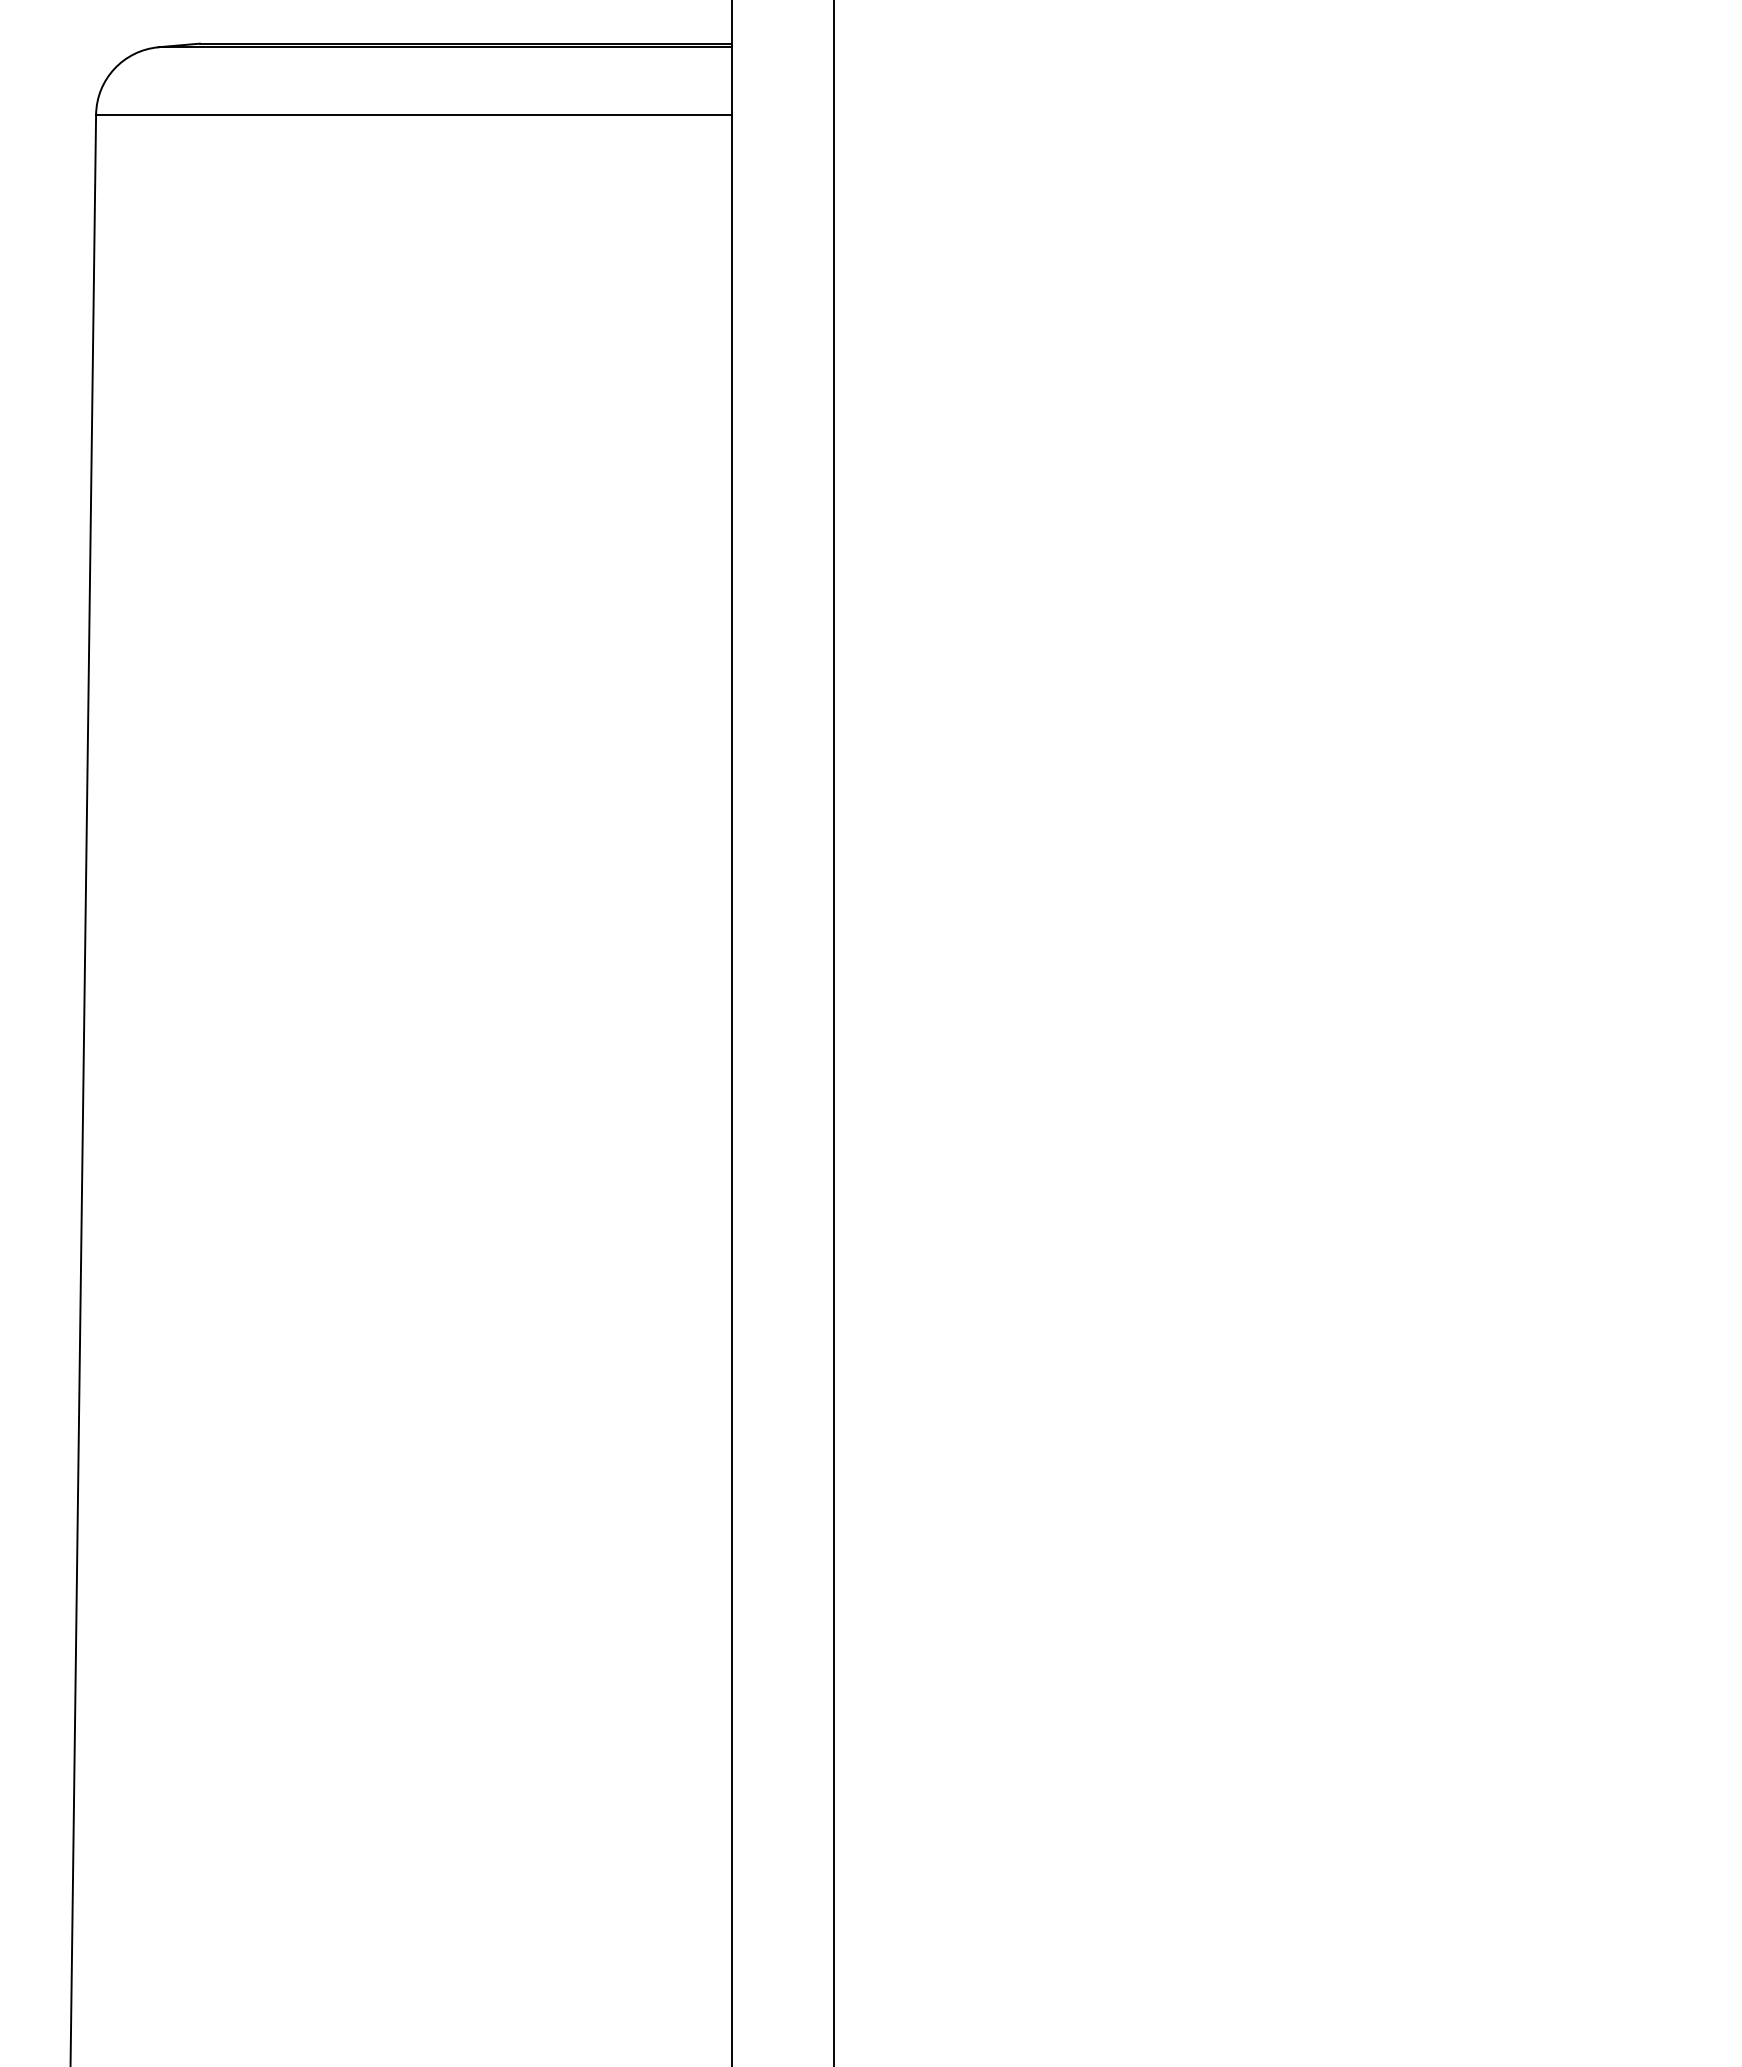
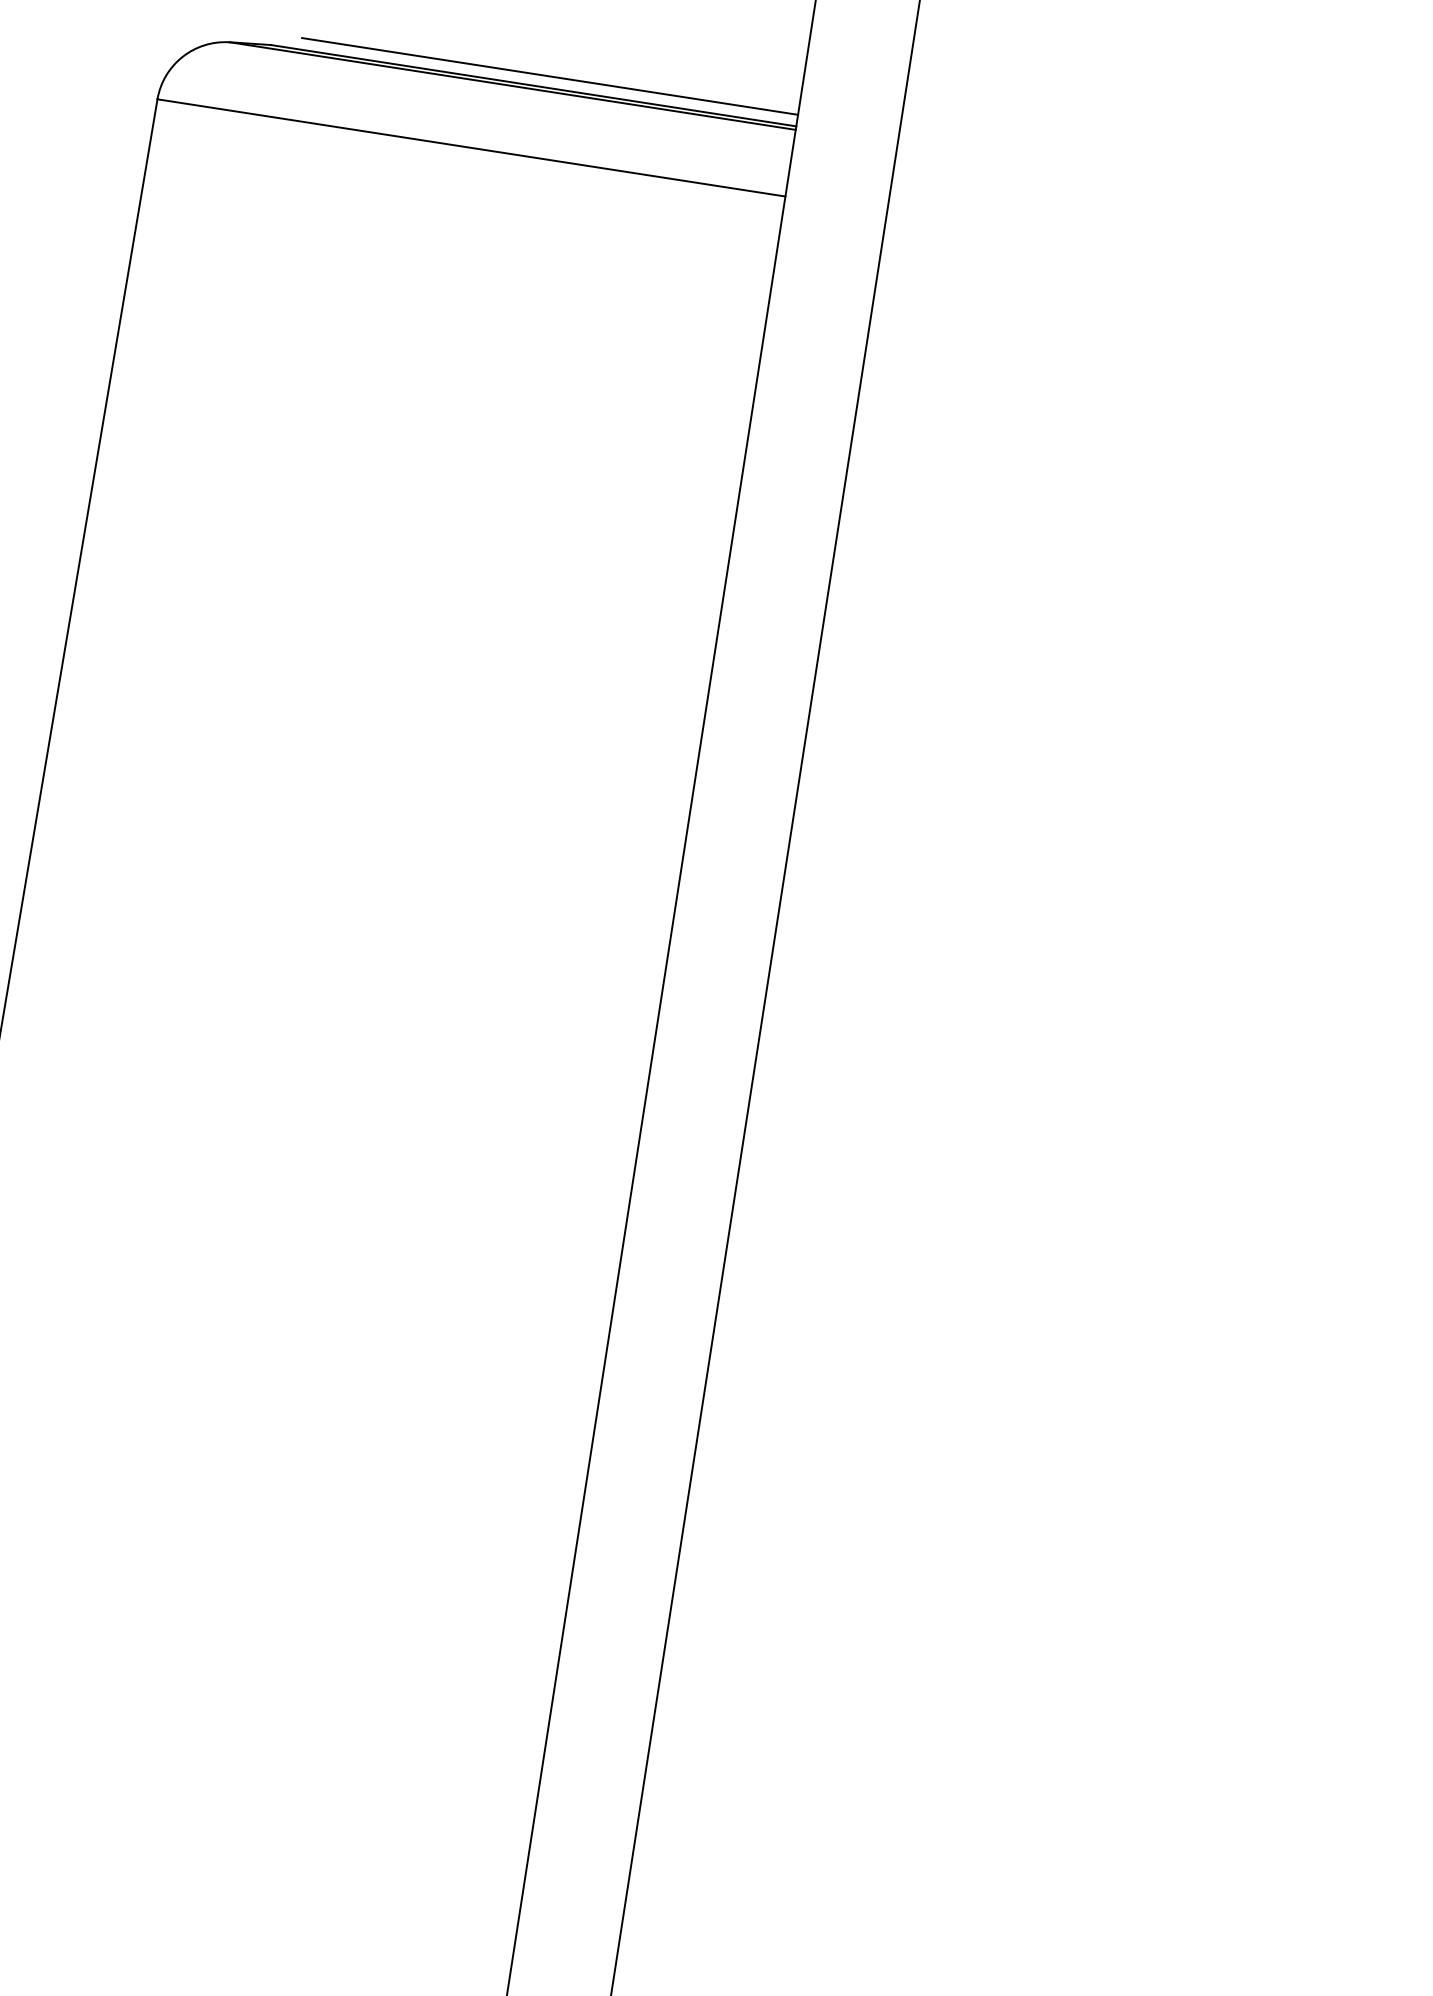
line: (480, 32) -> (549, 76), added

